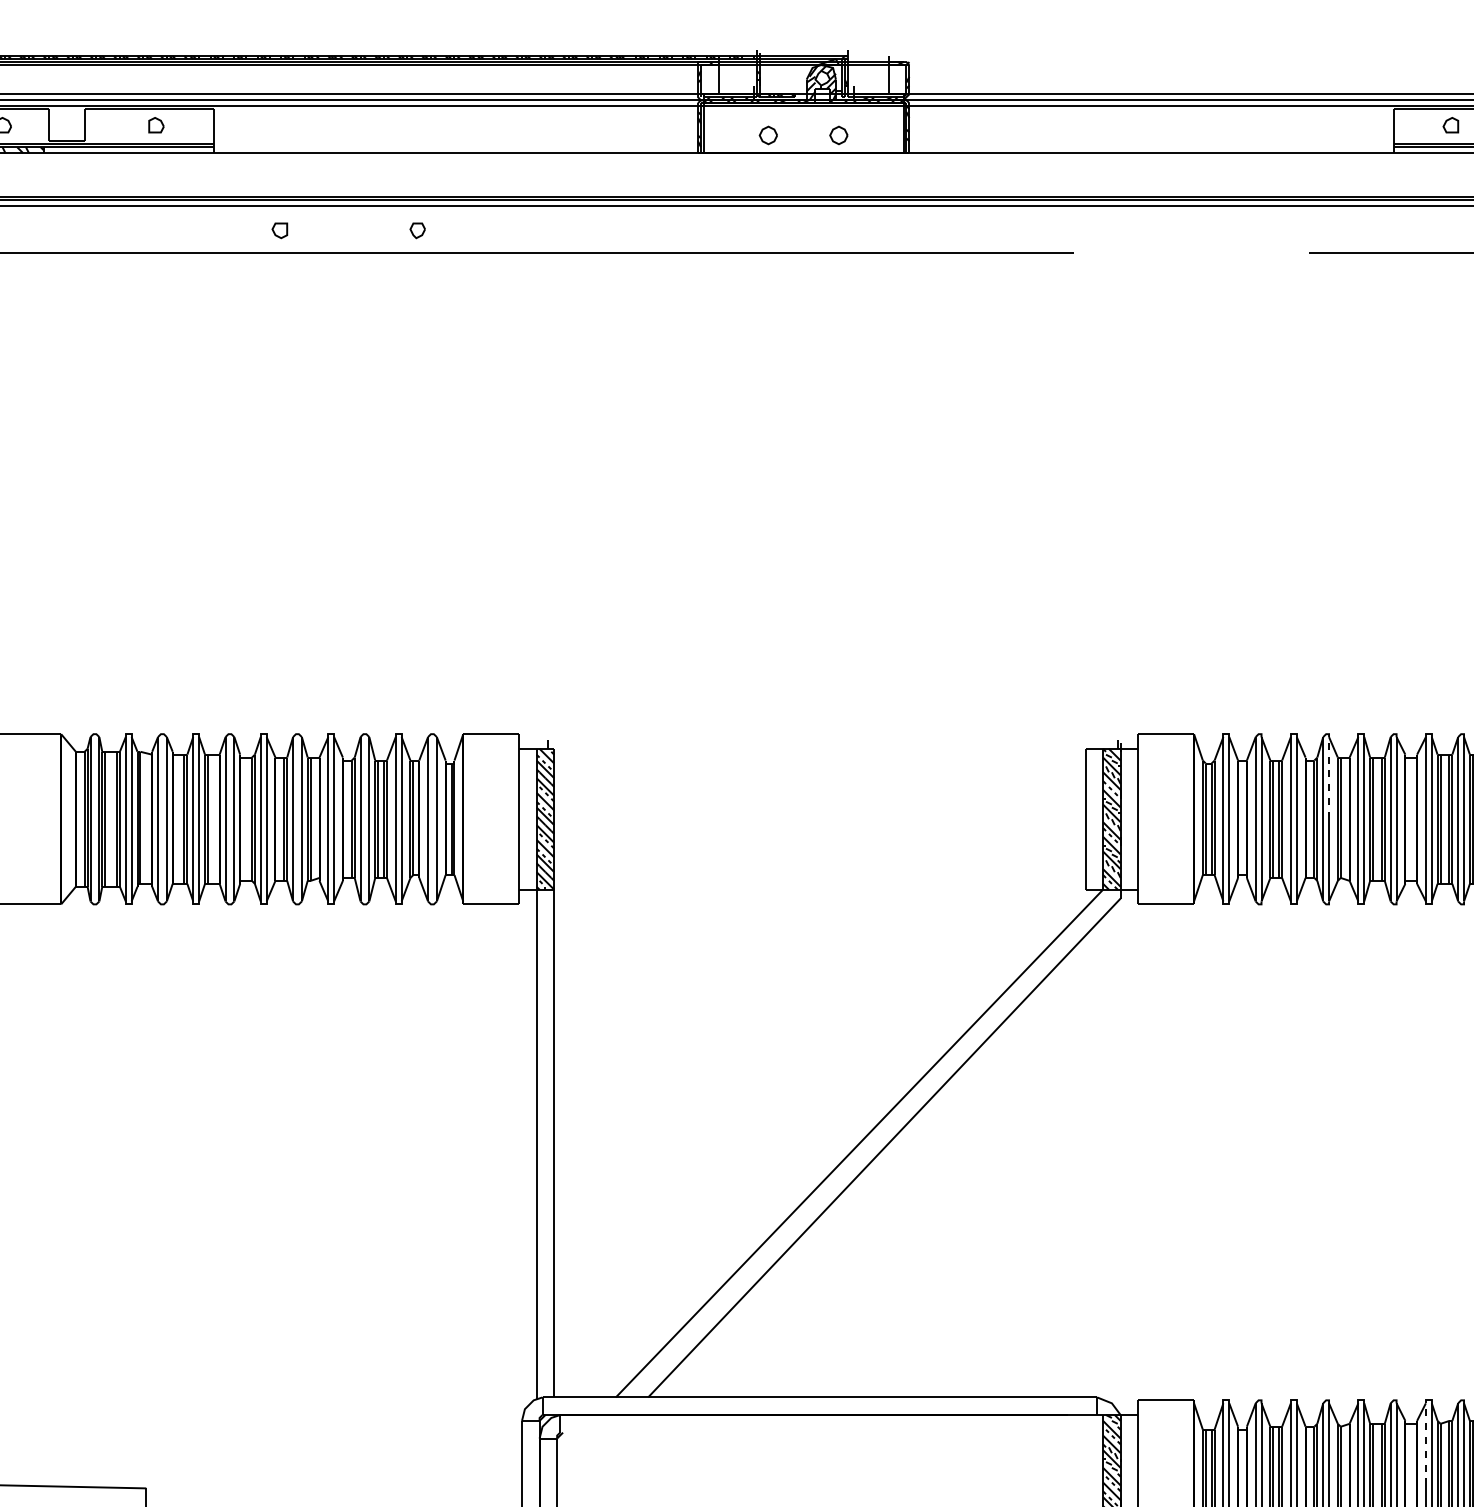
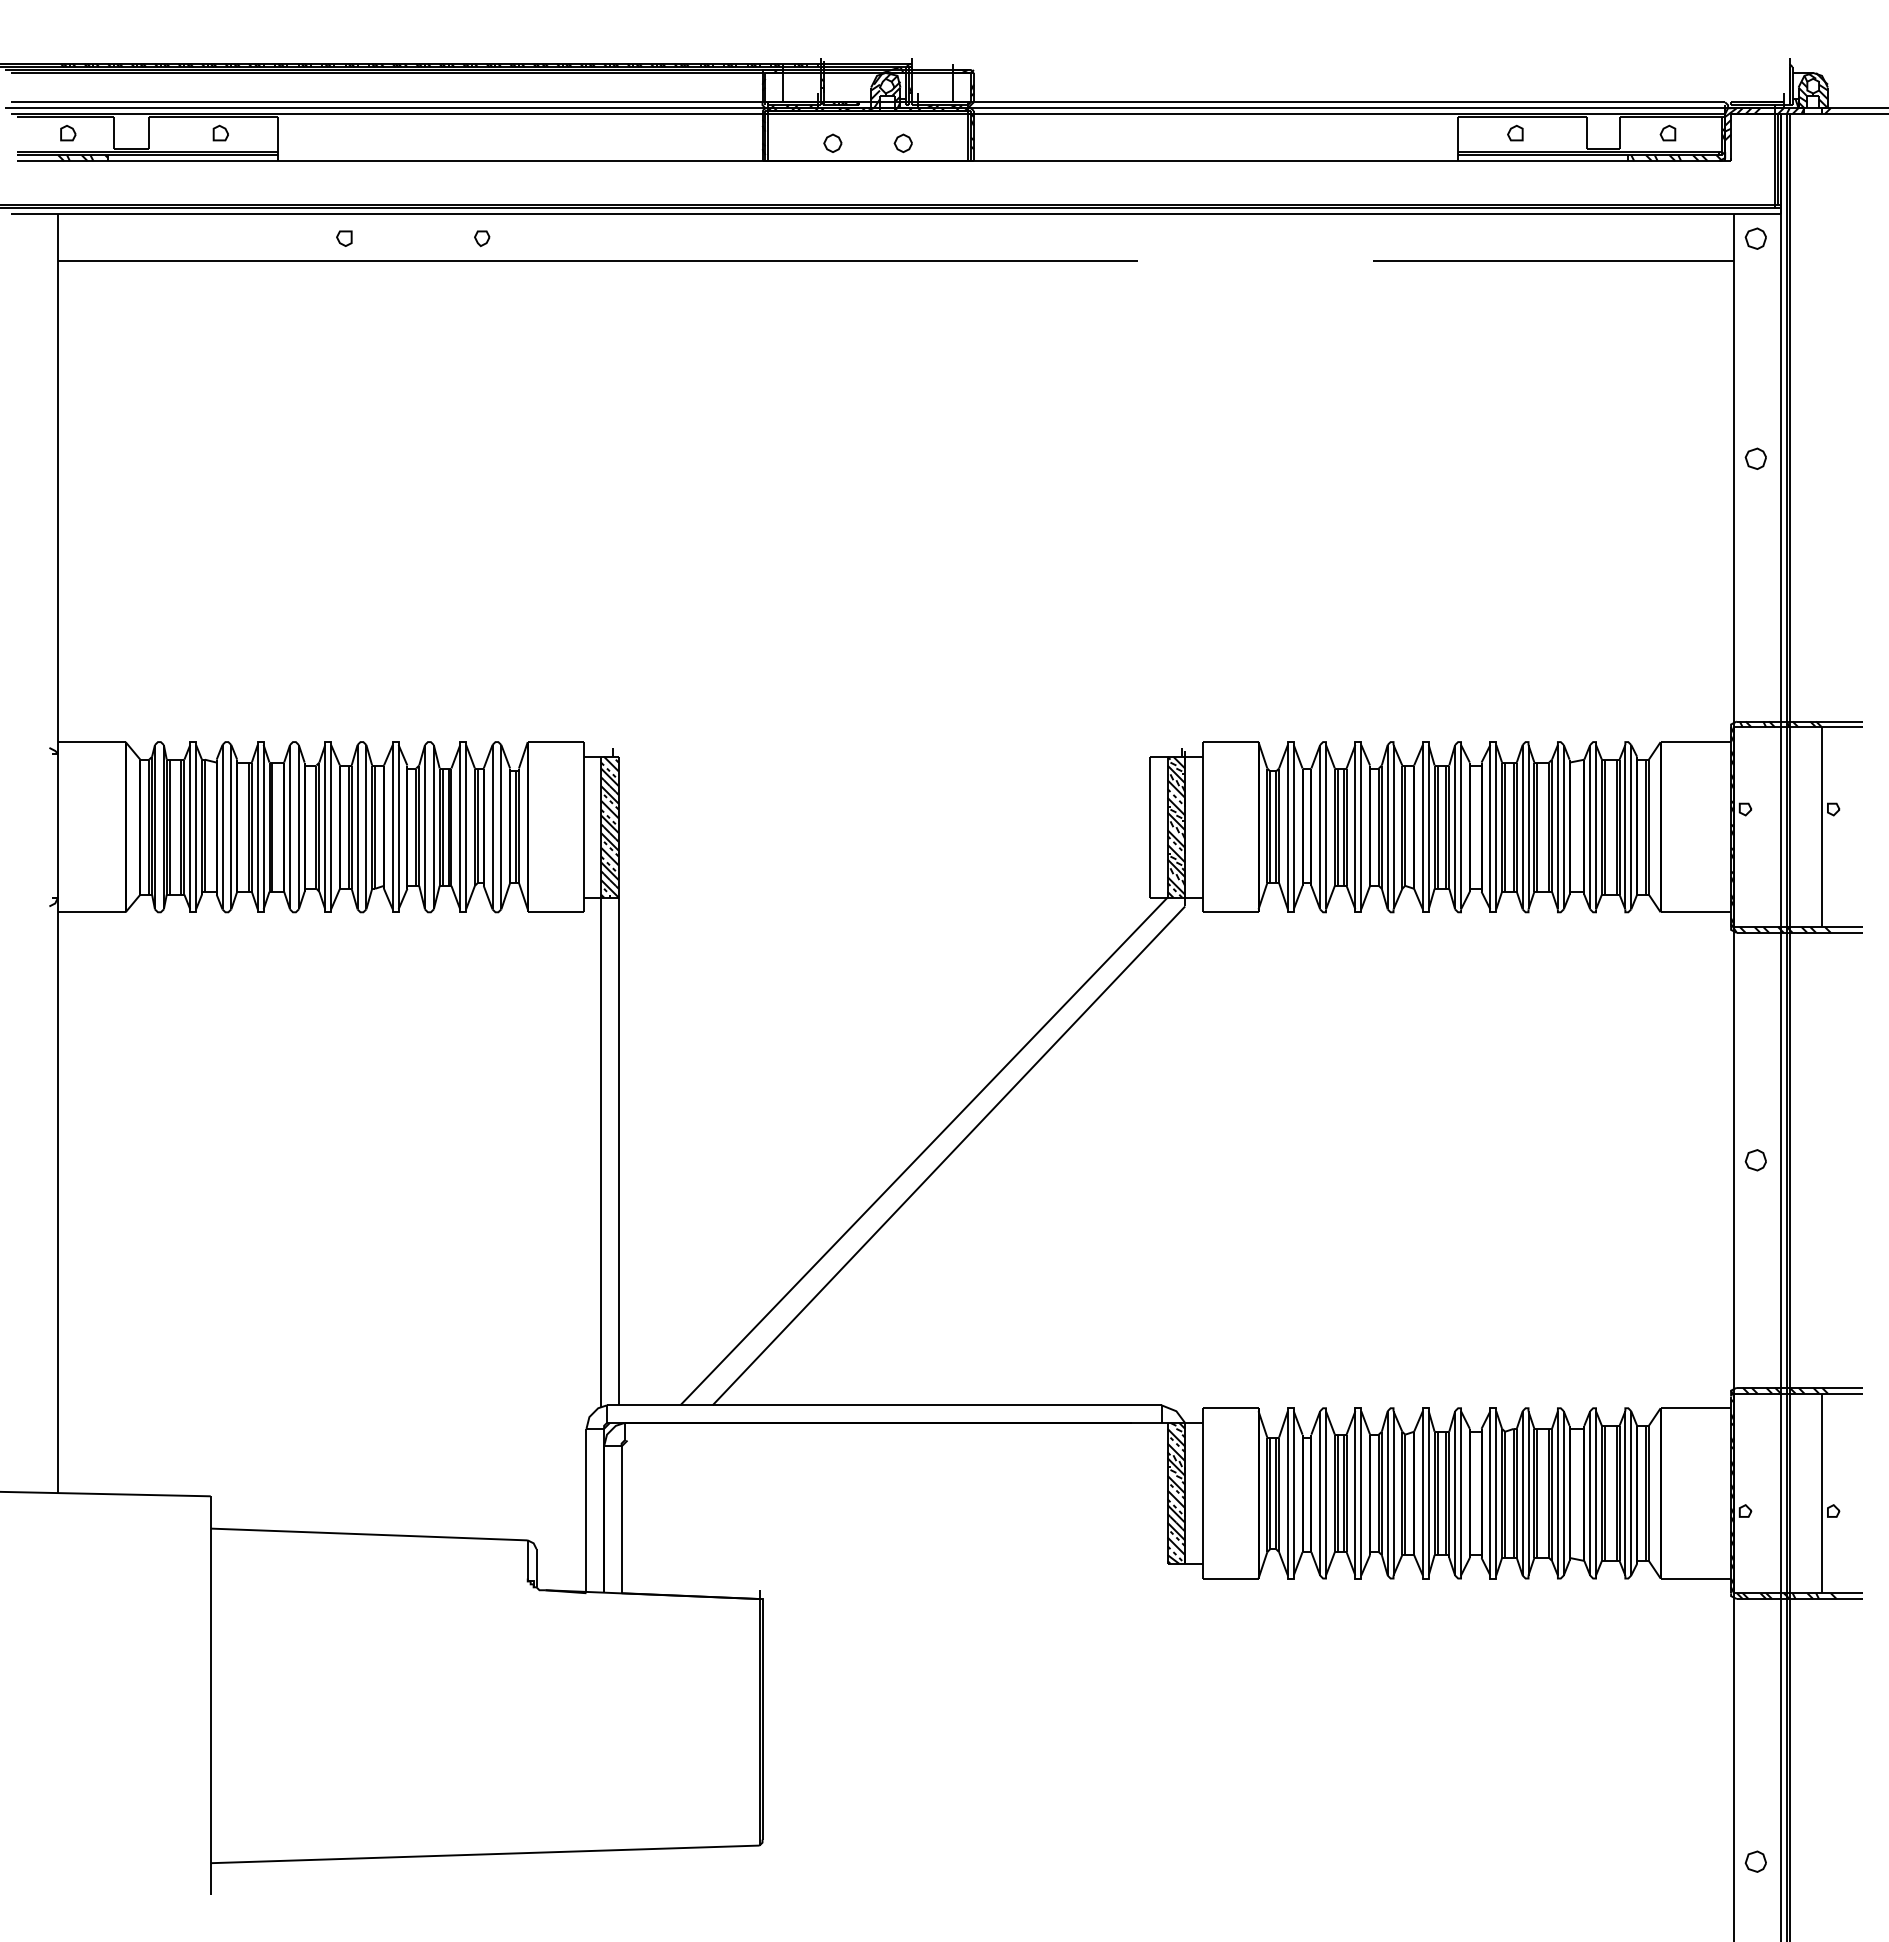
line: (1329, 777) -> (1393, 785), dashed -> solid
line: (1426, 1443) -> (1490, 1451), dashed -> solid

